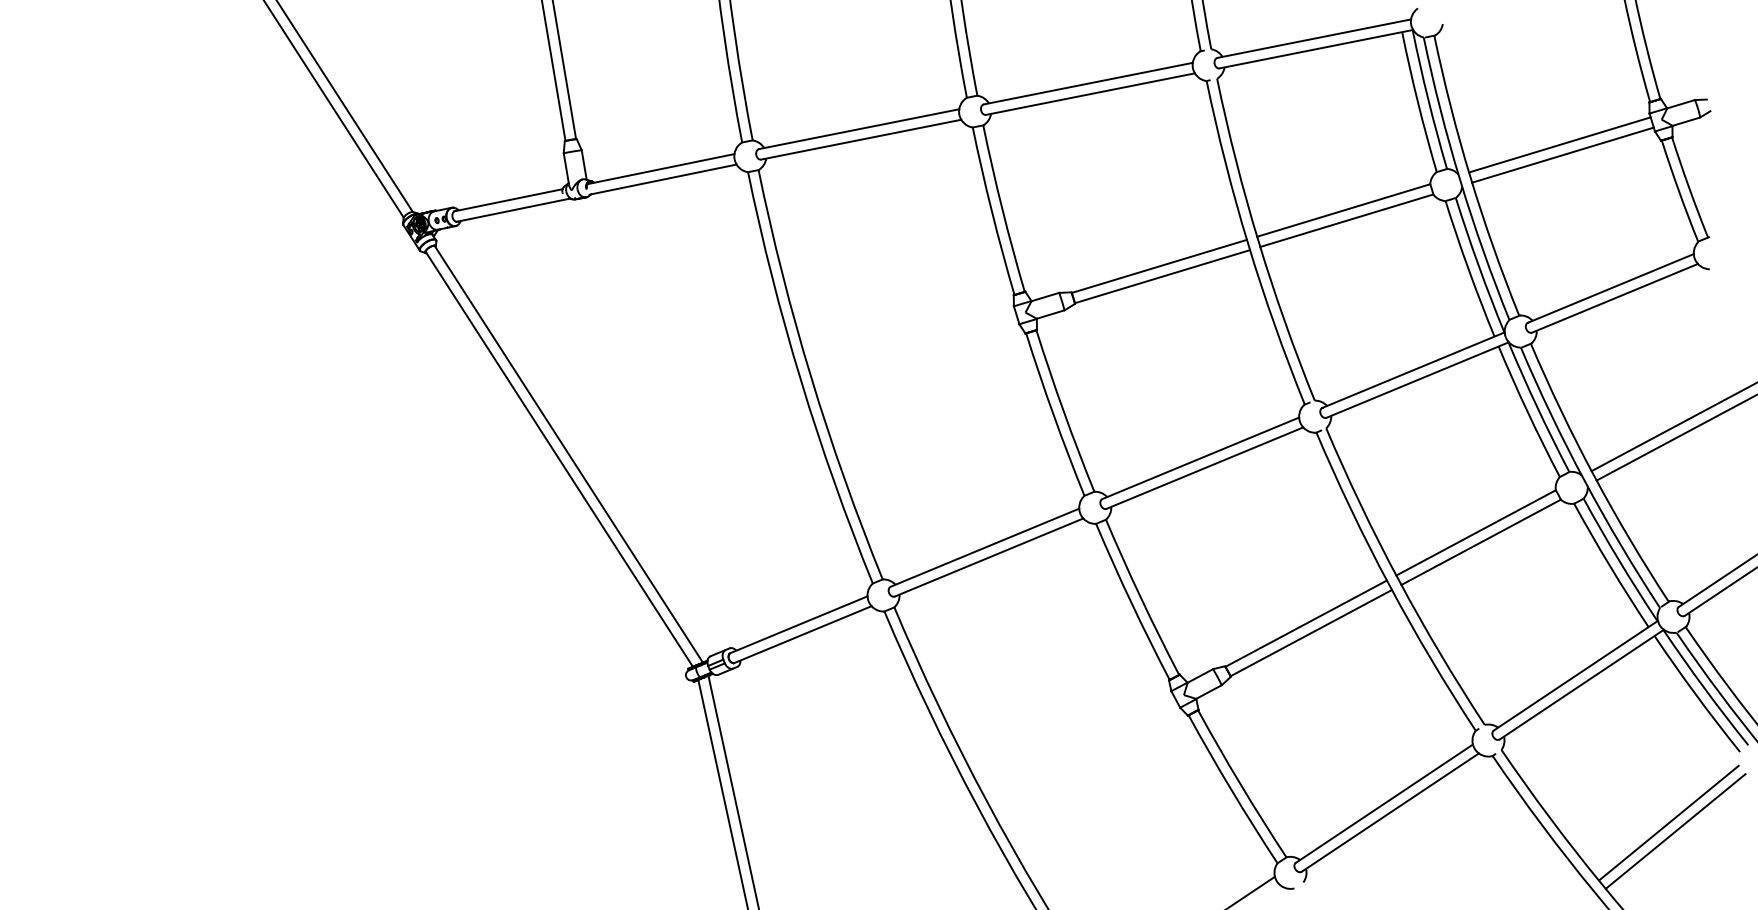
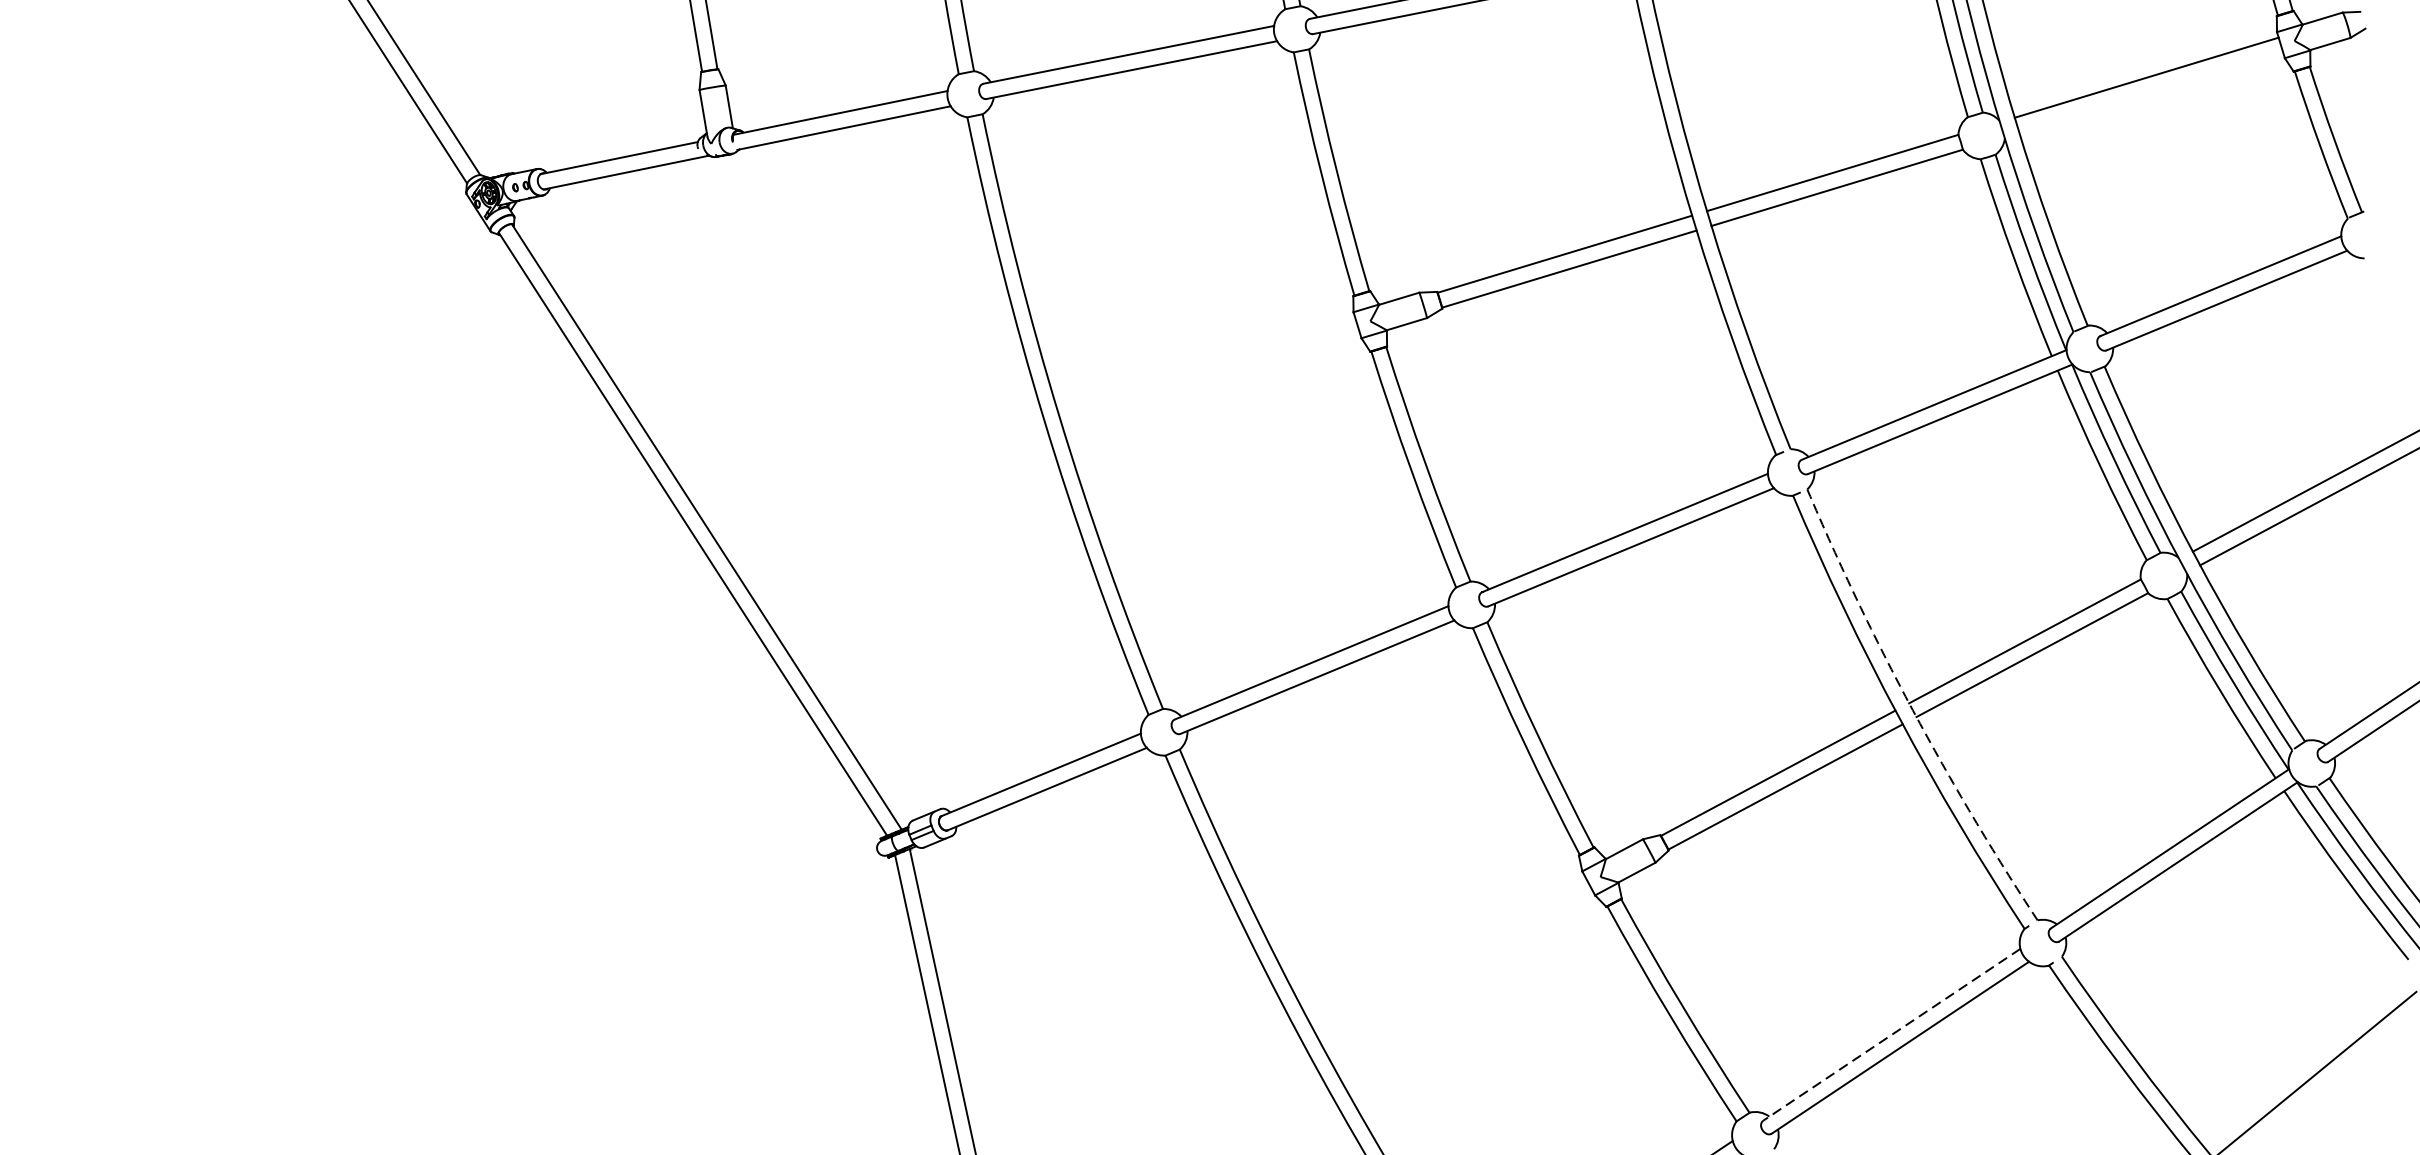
line: (1562, 154) -> (2150, 91), removed
arc: (1398, 580) -> (1912, 710), solid -> dashed
line: (1383, 803) -> (1890, 1034), solid -> dashed
line: (1668, 822) -> (2304, 1062), removed

